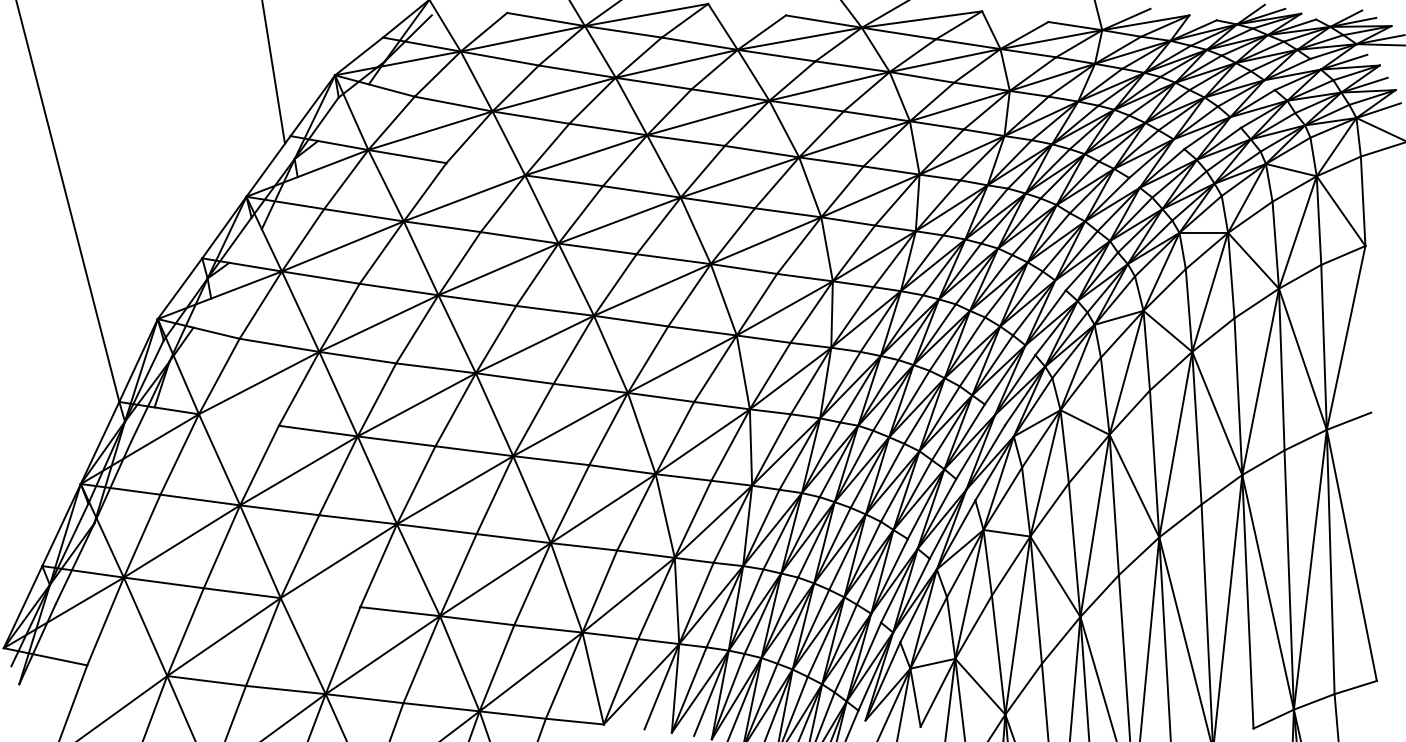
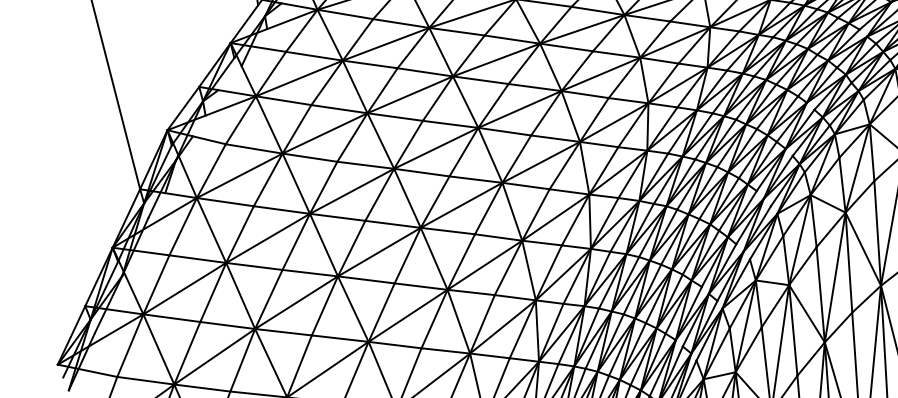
line: (485, 169) -> (400, 23), added
line: (238, 419) -> (225, 201), added
line: (320, 602) -> (283, 332), added
line: (127, 670) -> (145, 380), added

